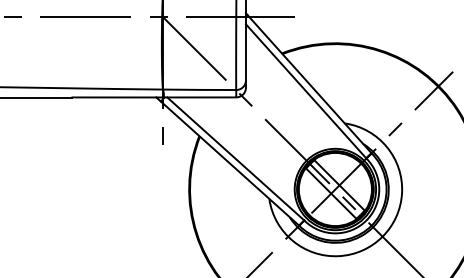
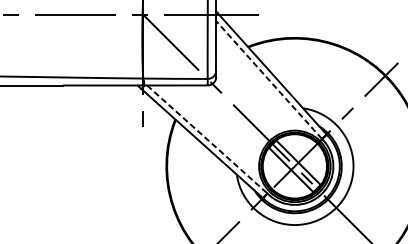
line: (306, 91) -> (269, 80), solid -> dashed
line: (235, 158) -> (207, 139), solid -> dashed

